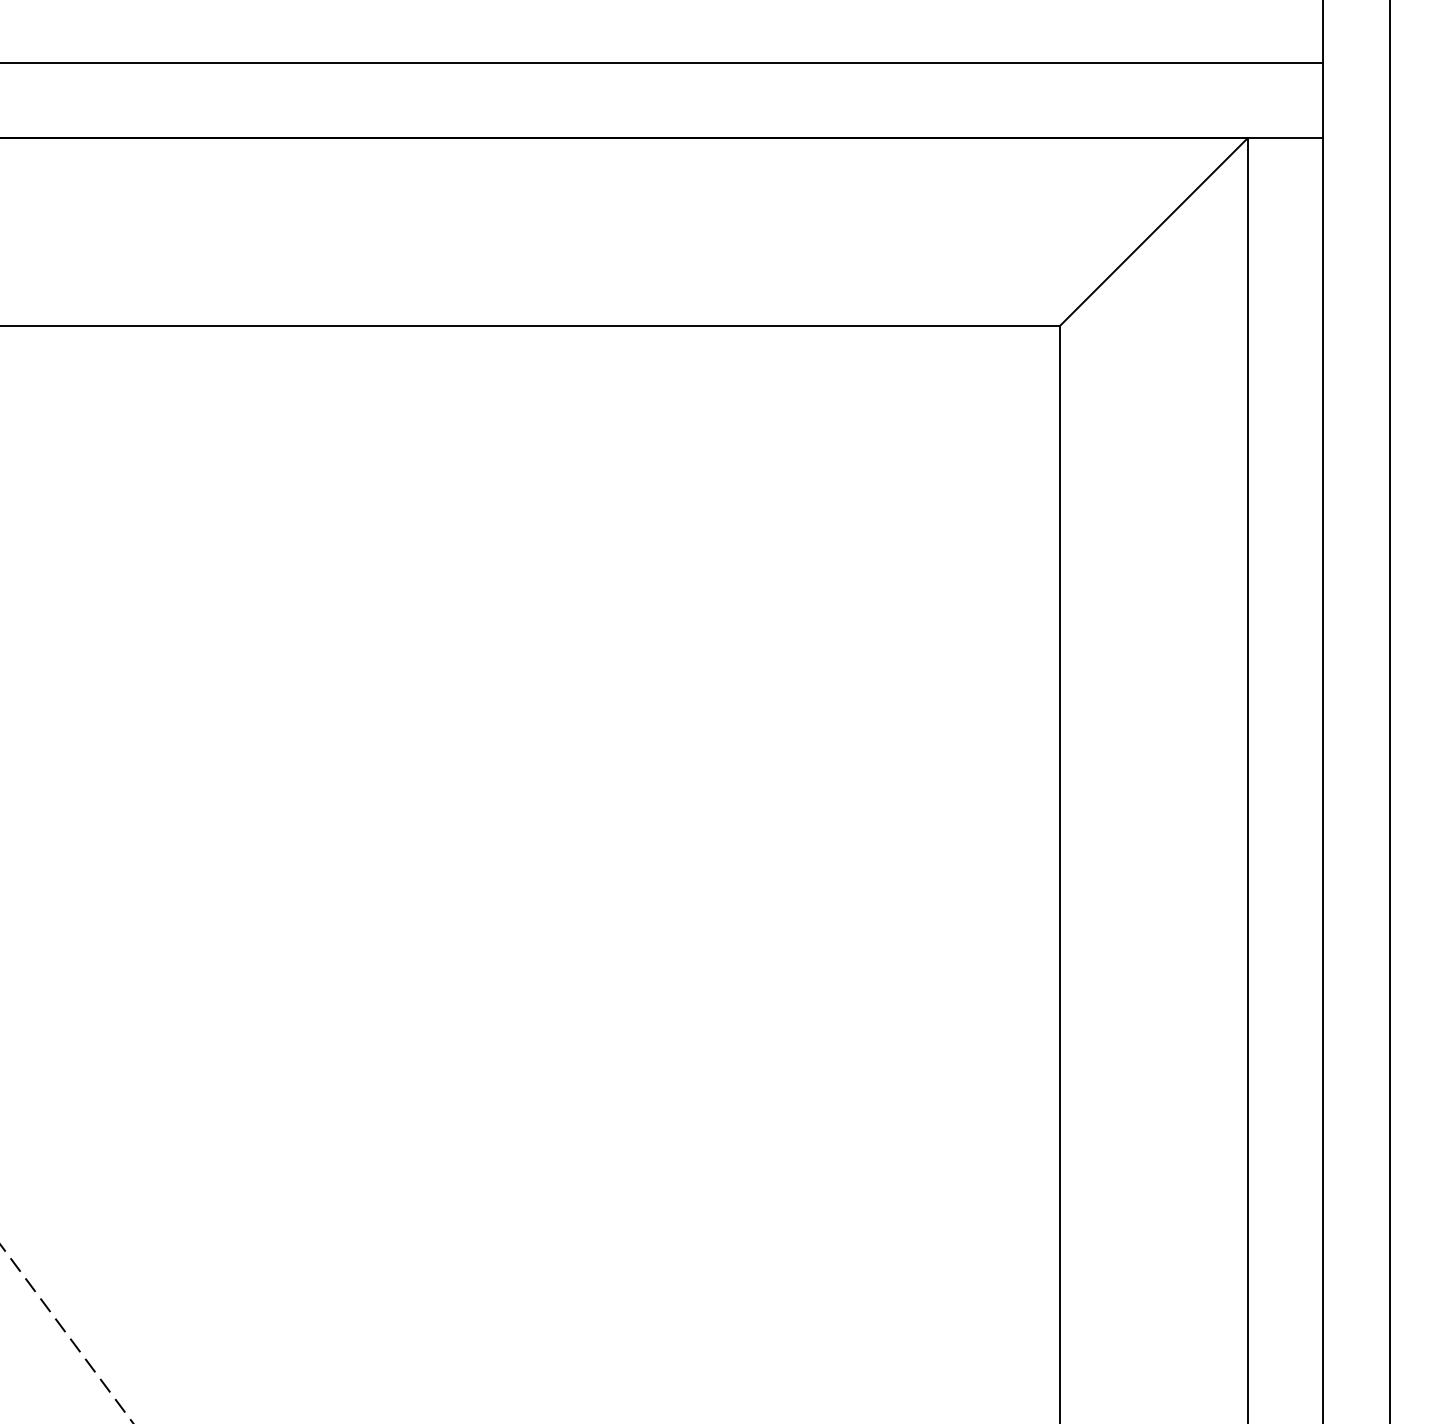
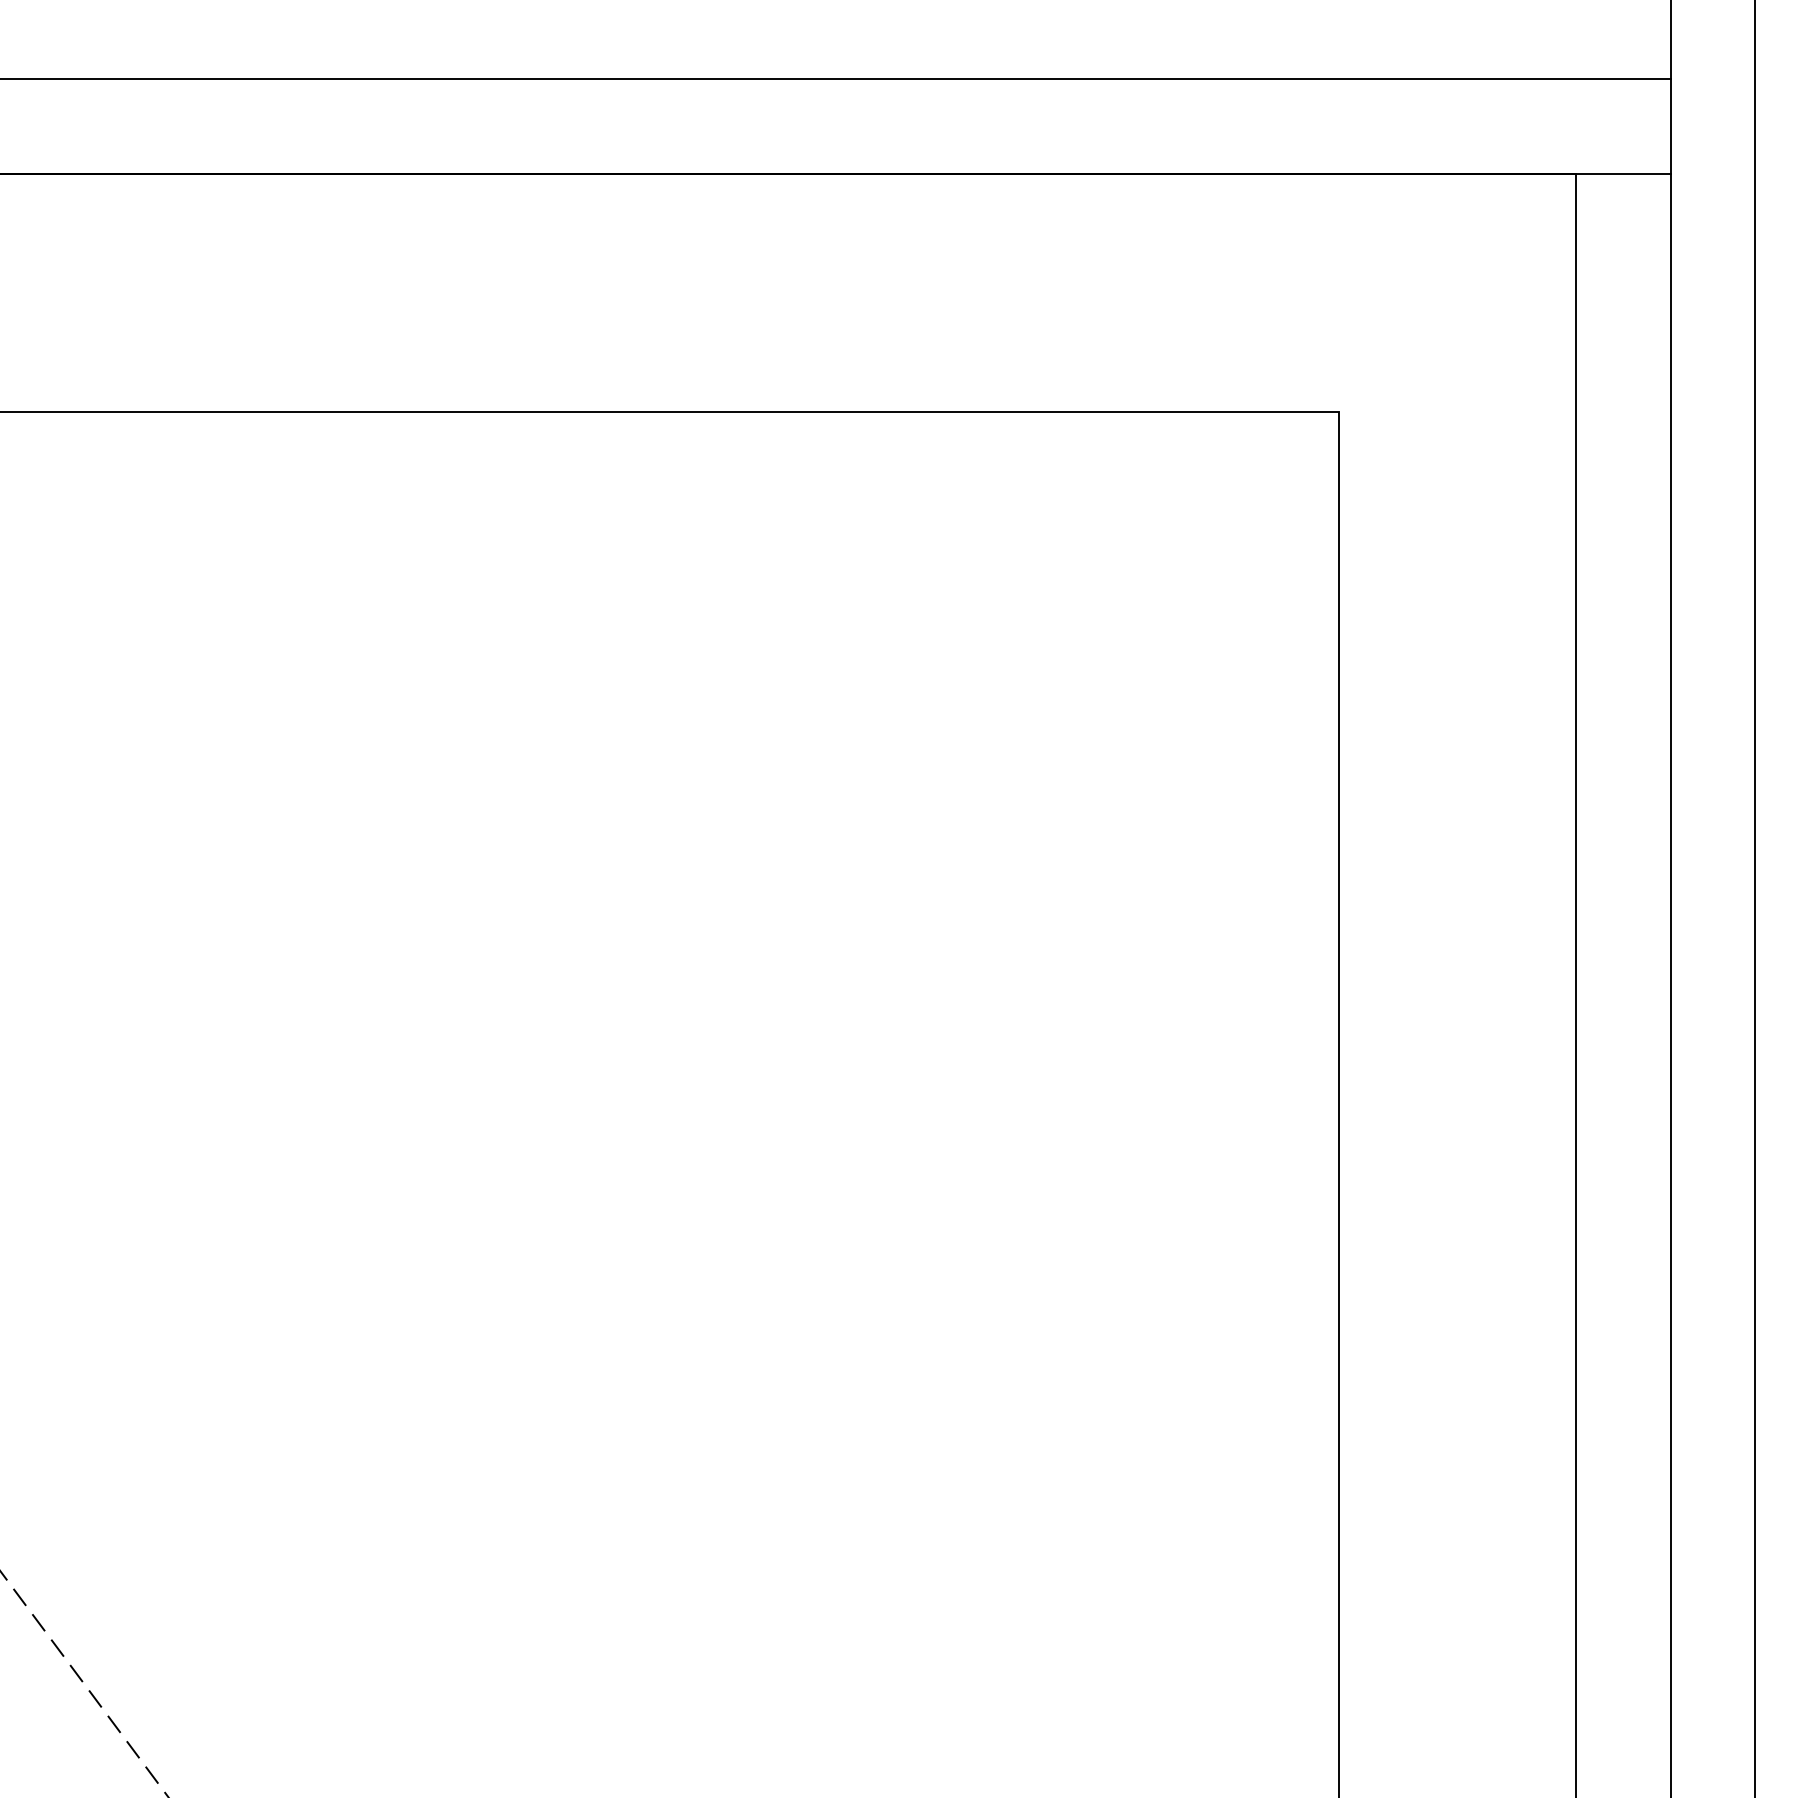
line: (1153, 232) -> (1456, 293), removed

